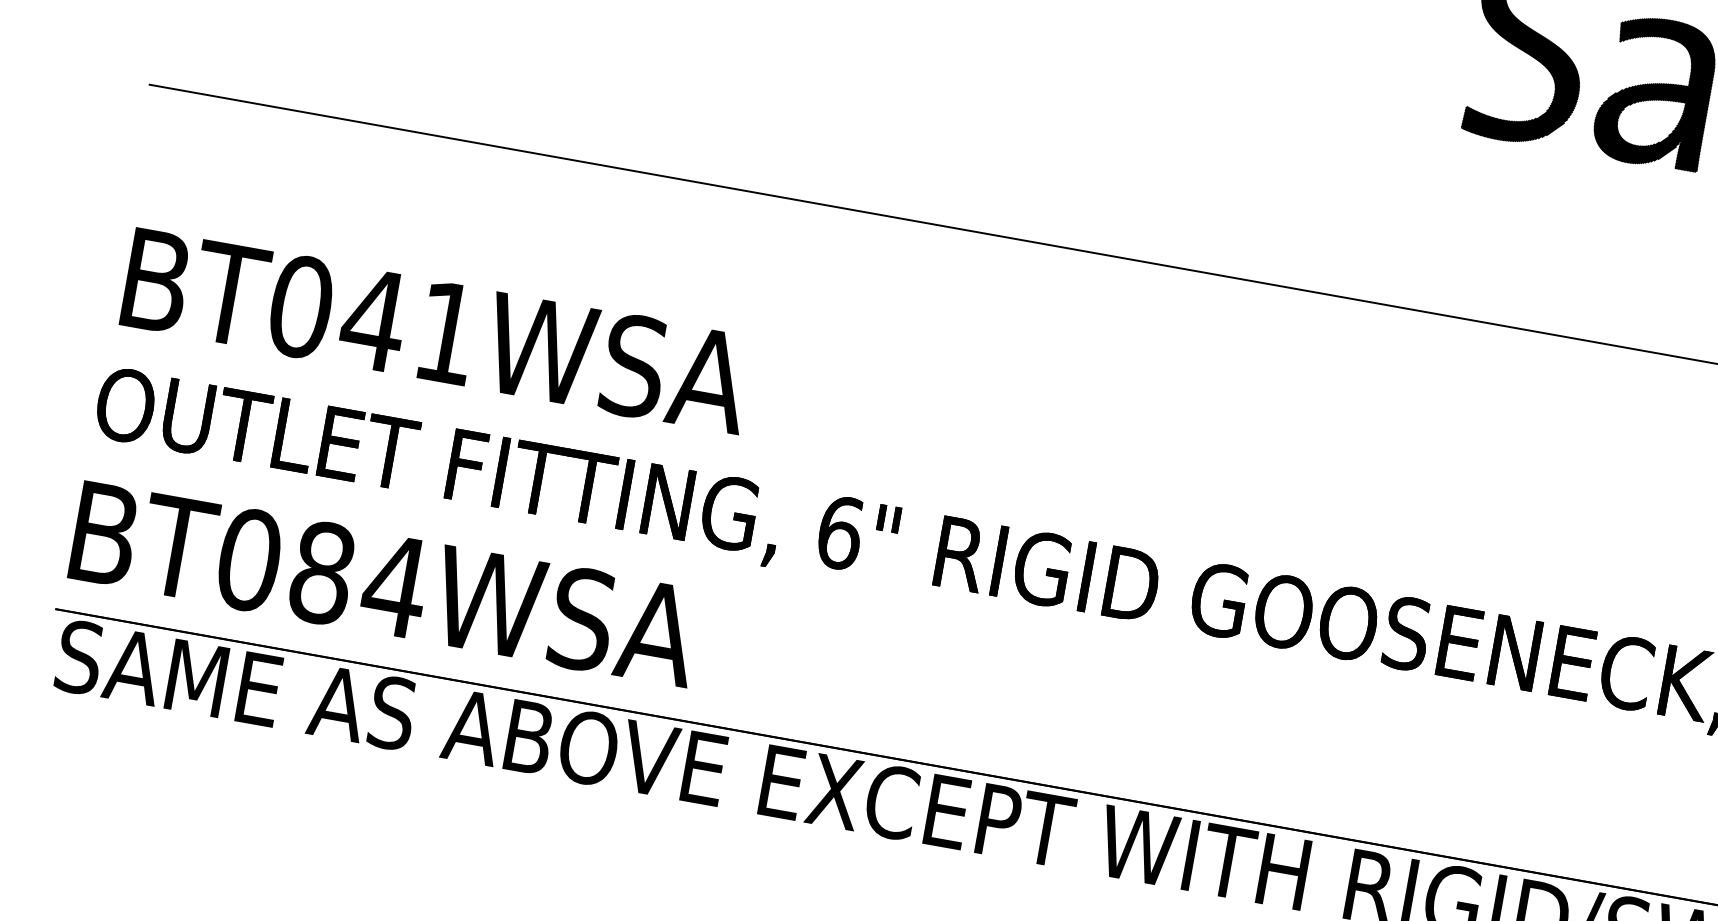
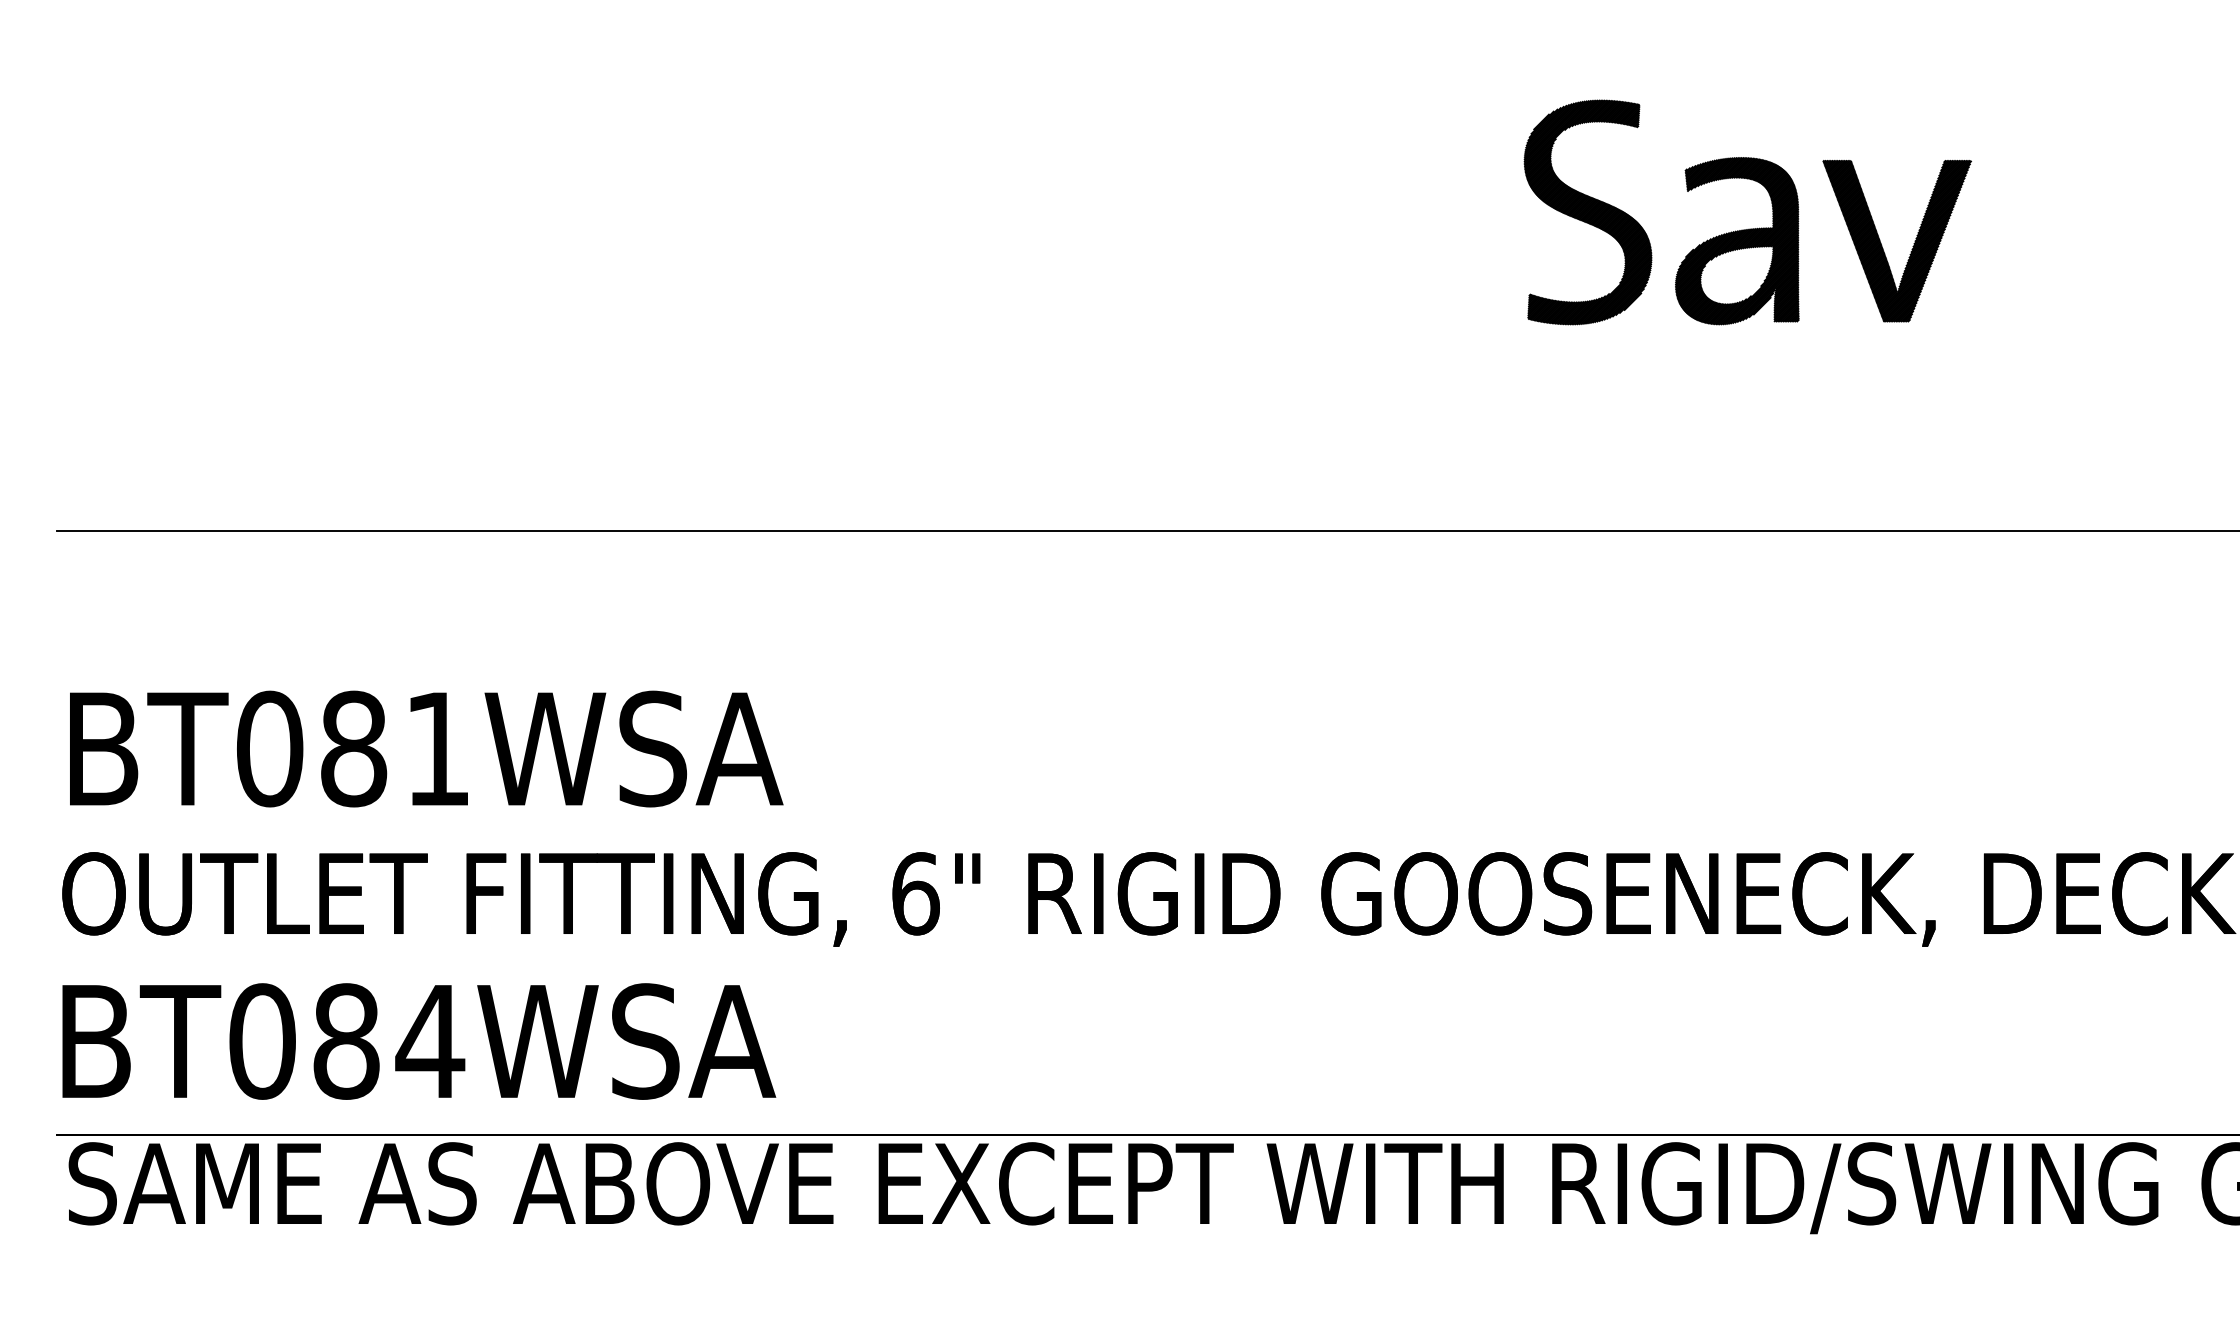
text: (373, 319) -> (353, 748), BT041WSA -> BT081WSA

